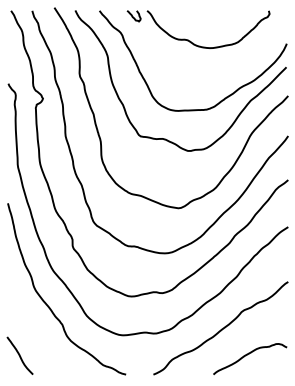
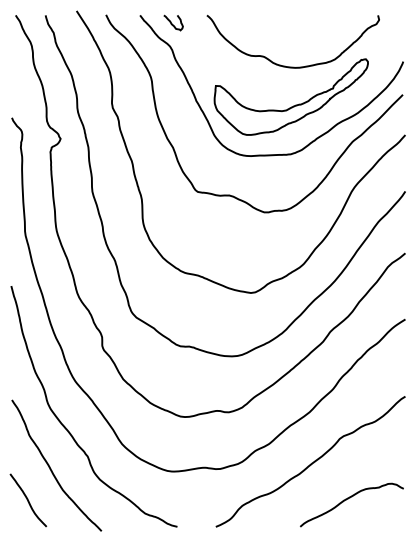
curve: (133, 16) -> (172, 23), moved
part: (210, 74) -> (295, 104), added
curve: (36, 333) -> (51, 468), added

